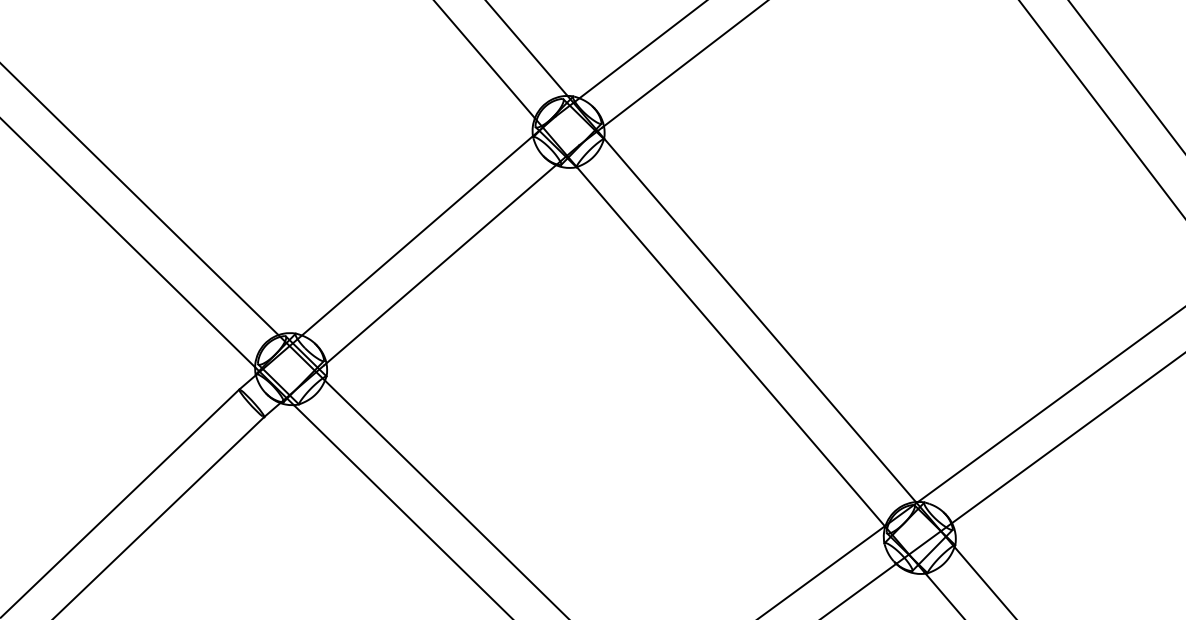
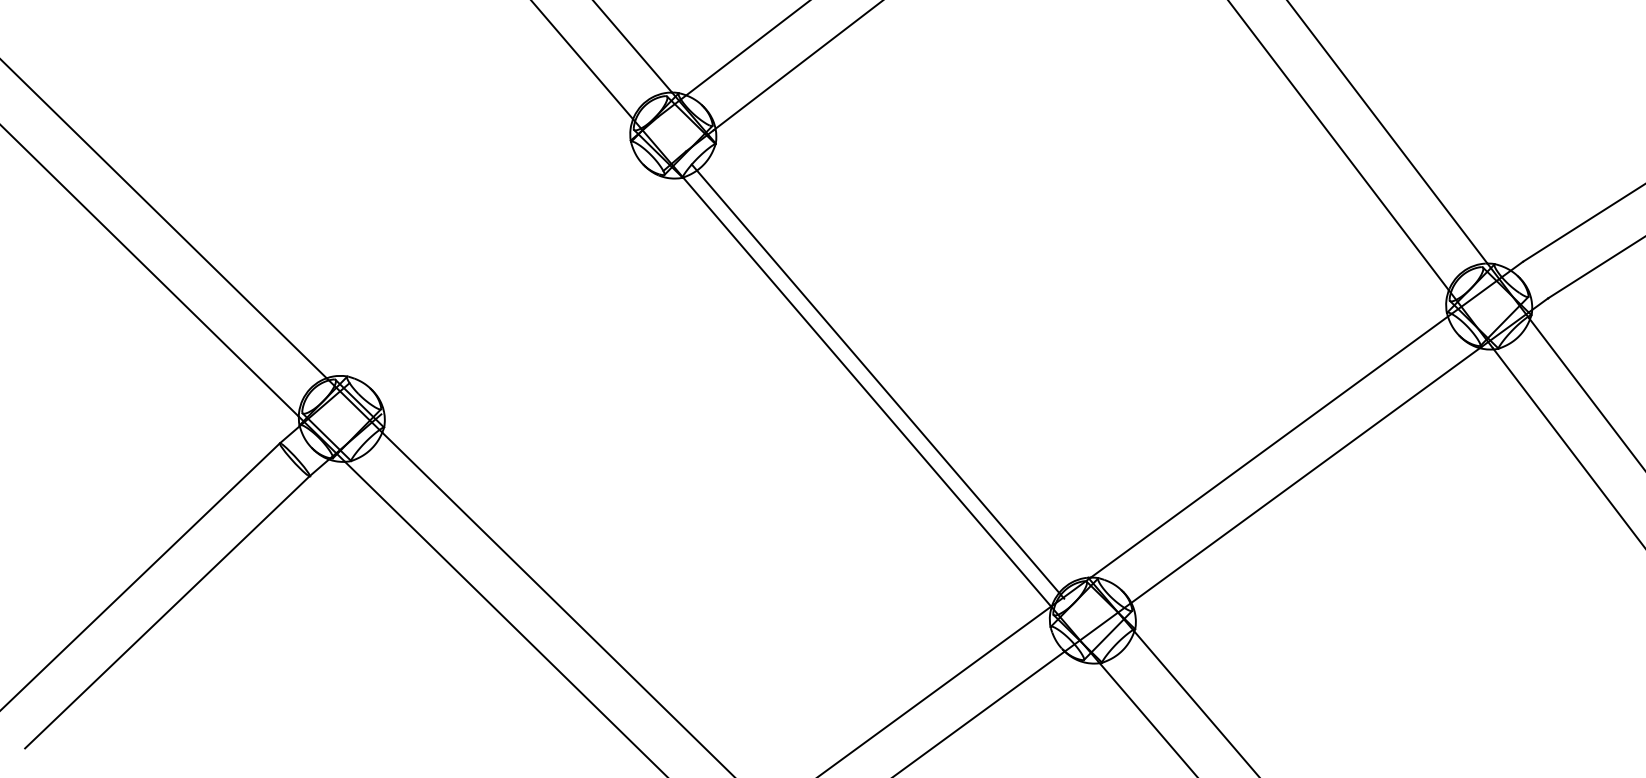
line: (414, 237) -> (489, 261), removed
line: (442, 263) -> (522, 292), removed
line: (759, 320) -> (877, 381), moved

